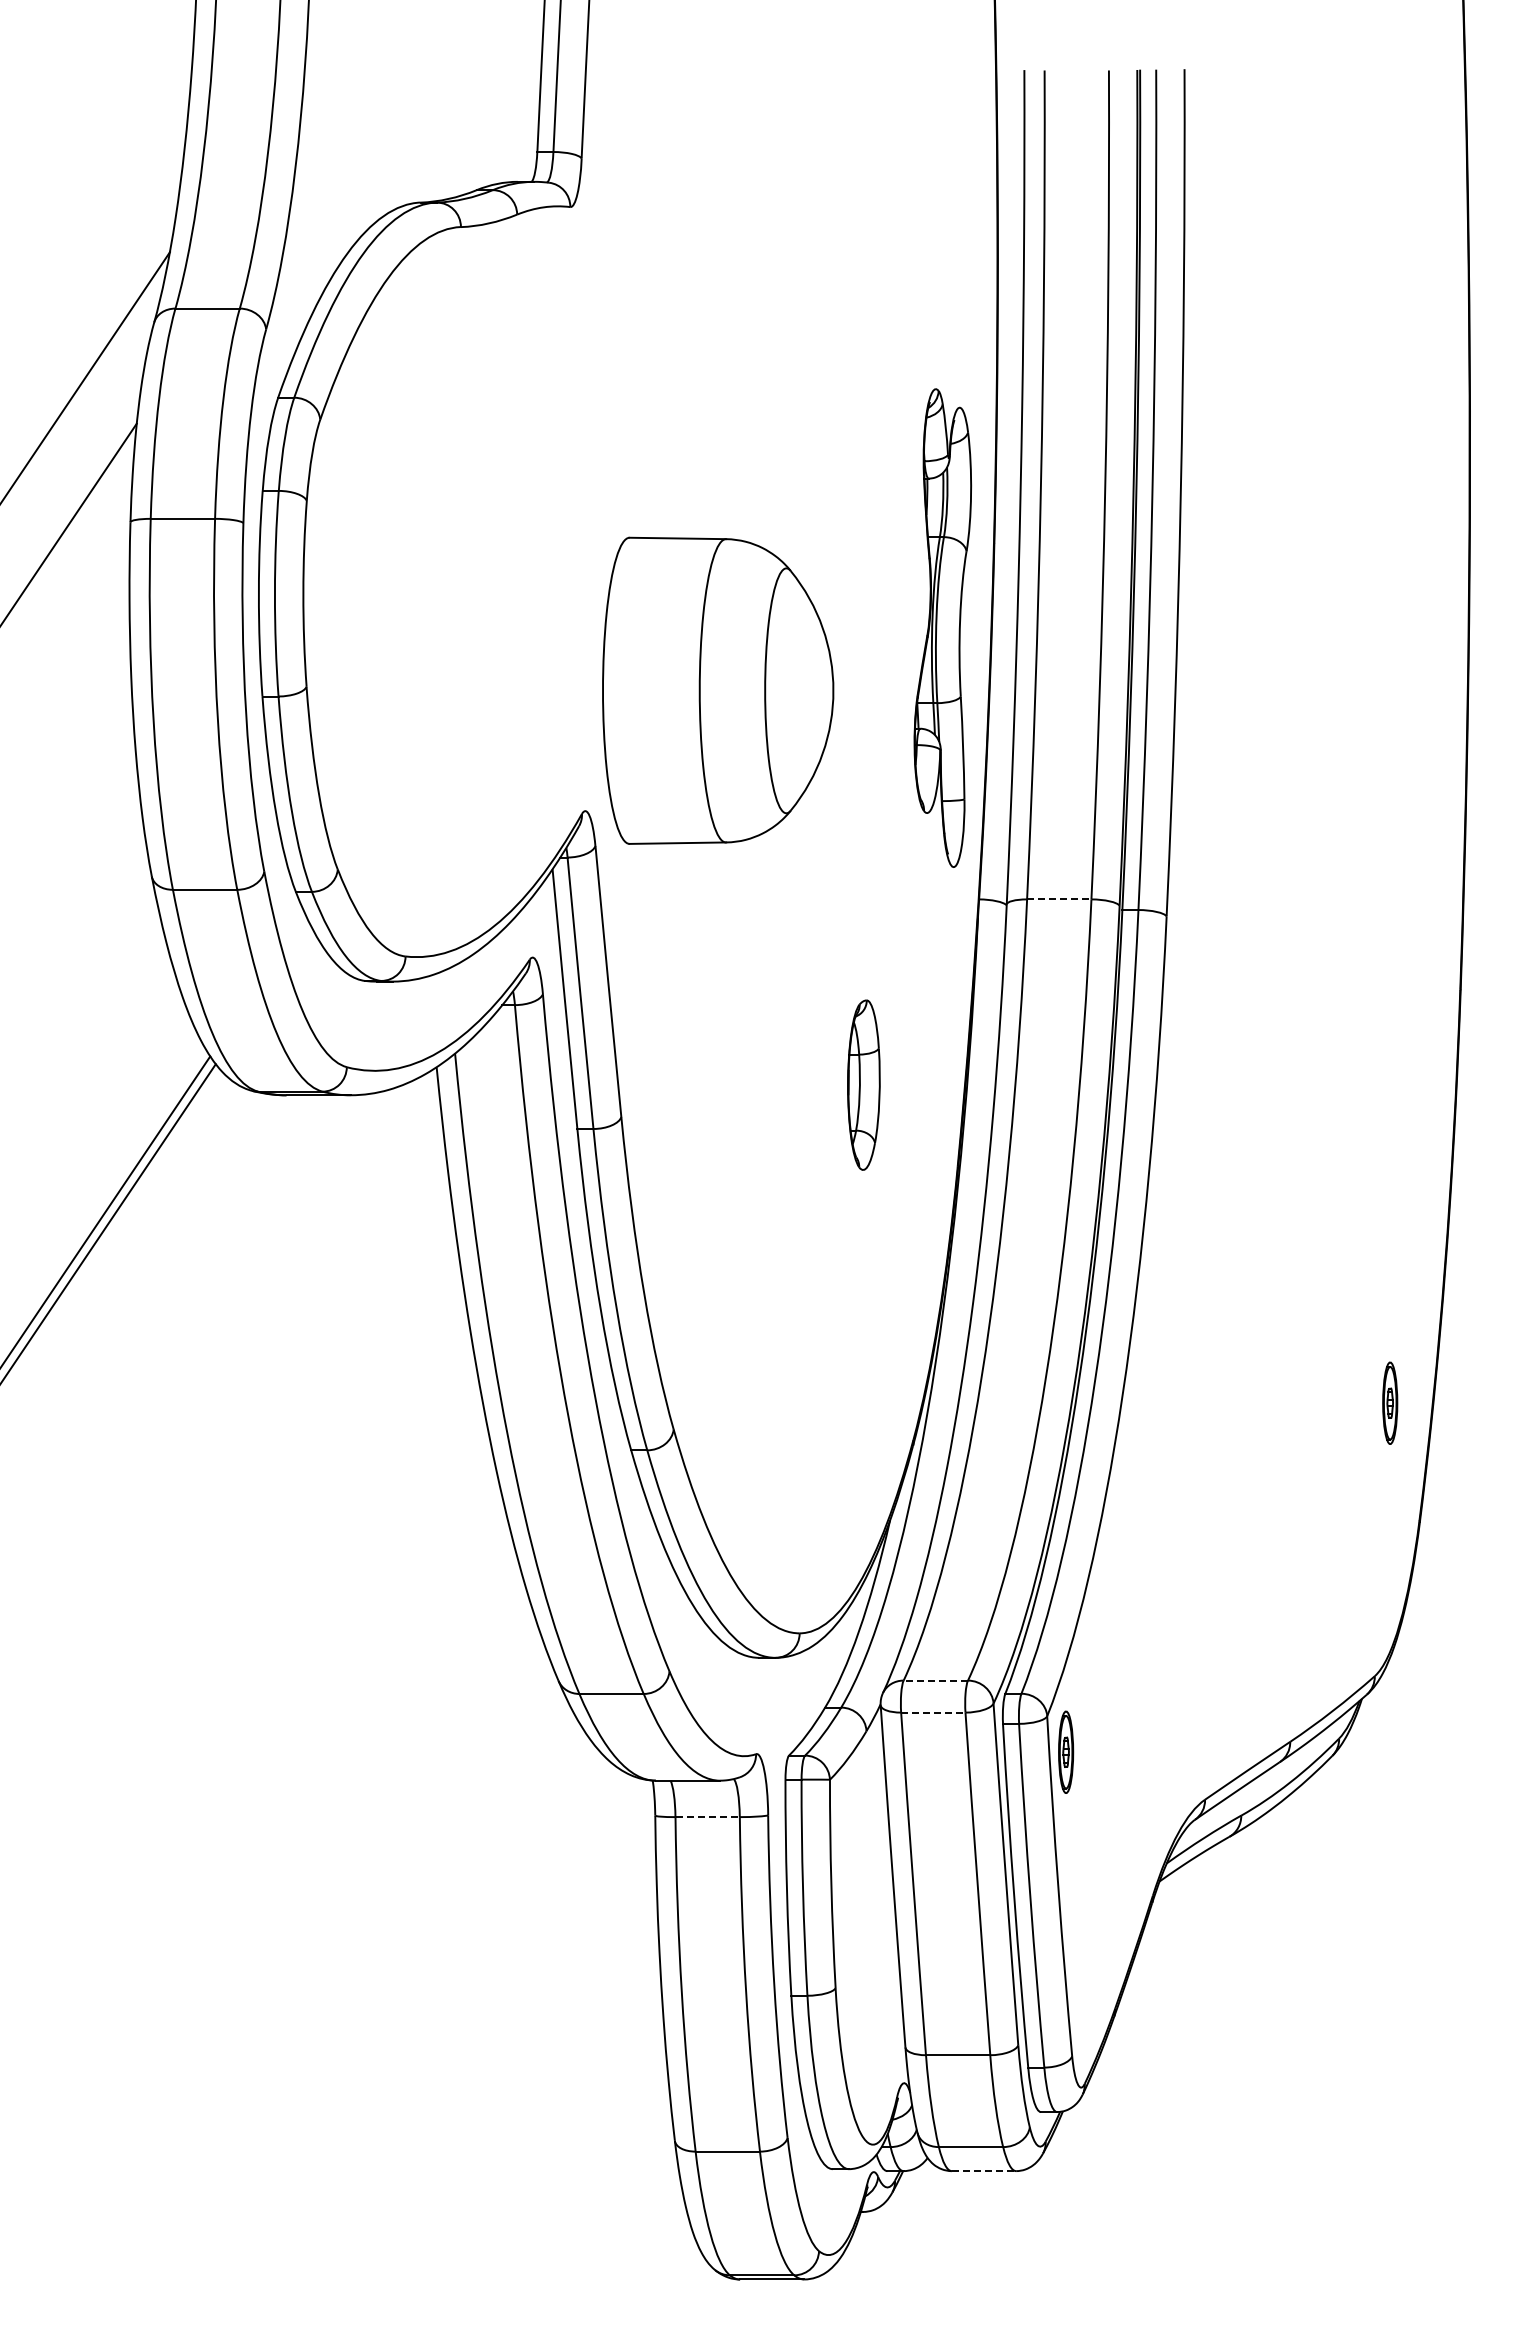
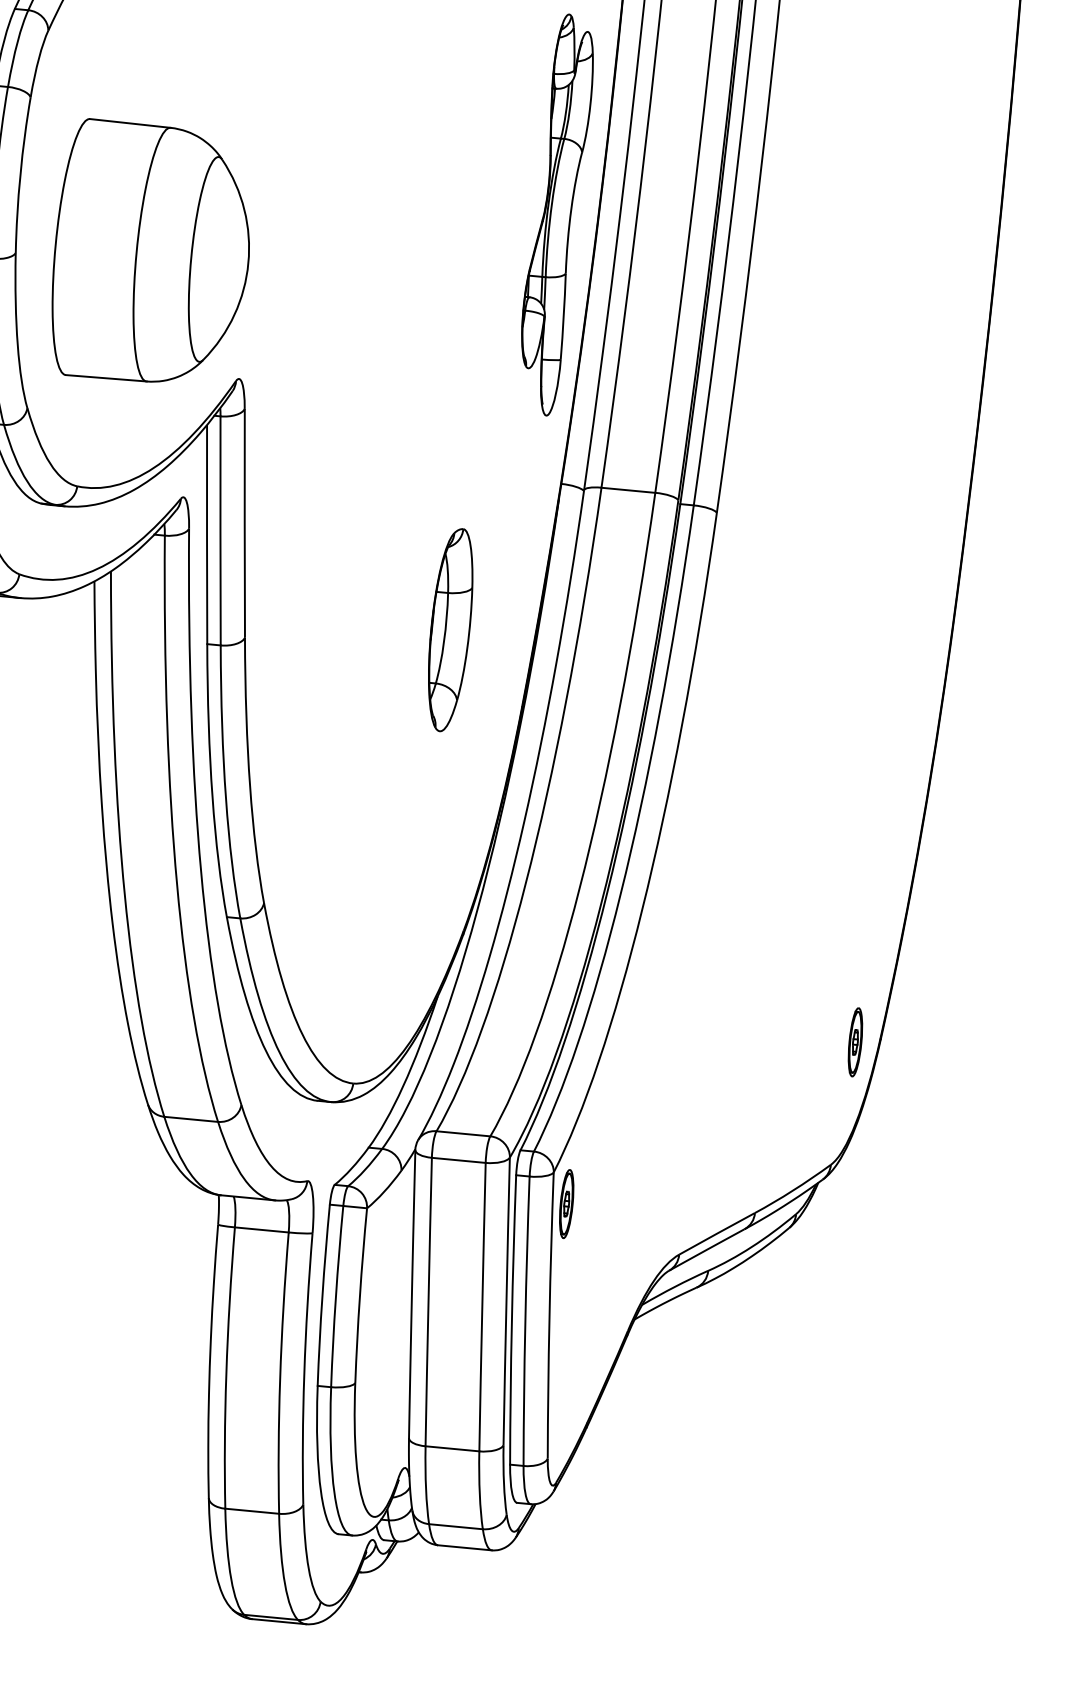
part: (942, 627) -> (555, 214), moved
part: (718, 690) -> (152, 253), moved
line: (1059, 899) -> (628, 490), dashed -> solid
part: (863, 1085) -> (449, 630), size x1.43
part: (1390, 1402) -> (855, 1041), moved
line: (935, 1680) -> (463, 1133), dashed -> solid
line: (933, 1712) -> (458, 1160), dashed -> solid
line: (708, 1817) -> (262, 1230), dashed -> solid
line: (984, 2171) -> (465, 1548), dashed -> solid

